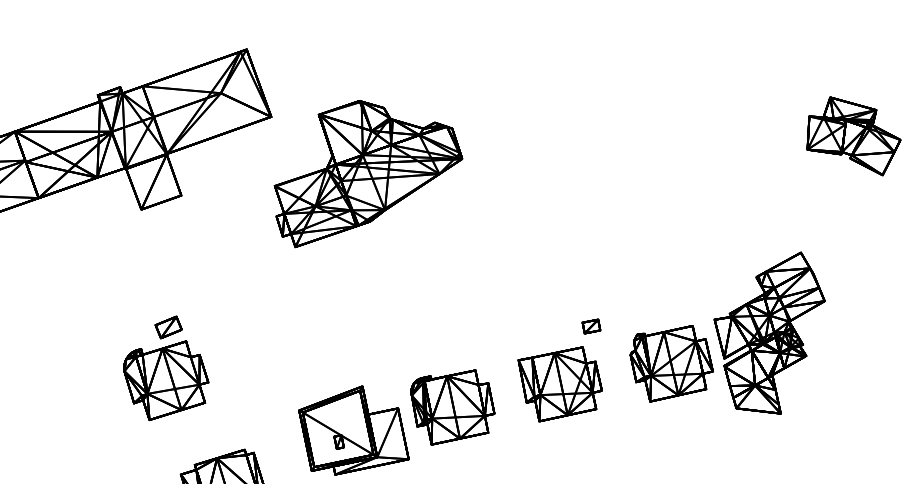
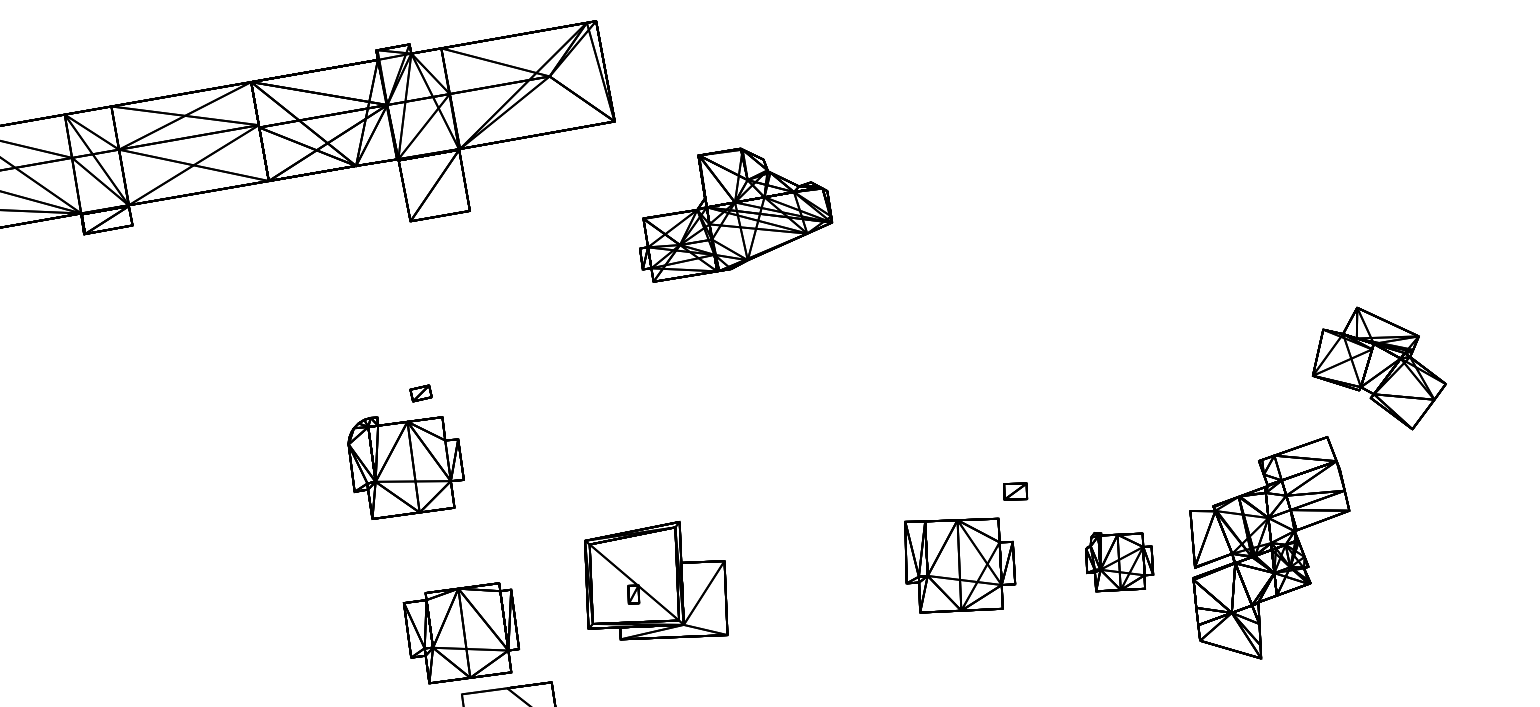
part: (852, 137) -> (1378, 368), moved
part: (365, 167) -> (735, 215), size x0.7
part: (168, 327) -> (420, 393), size x0.6
part: (671, 362) -> (1119, 561), size x0.6
part: (453, 406) -> (802, 571), removed

